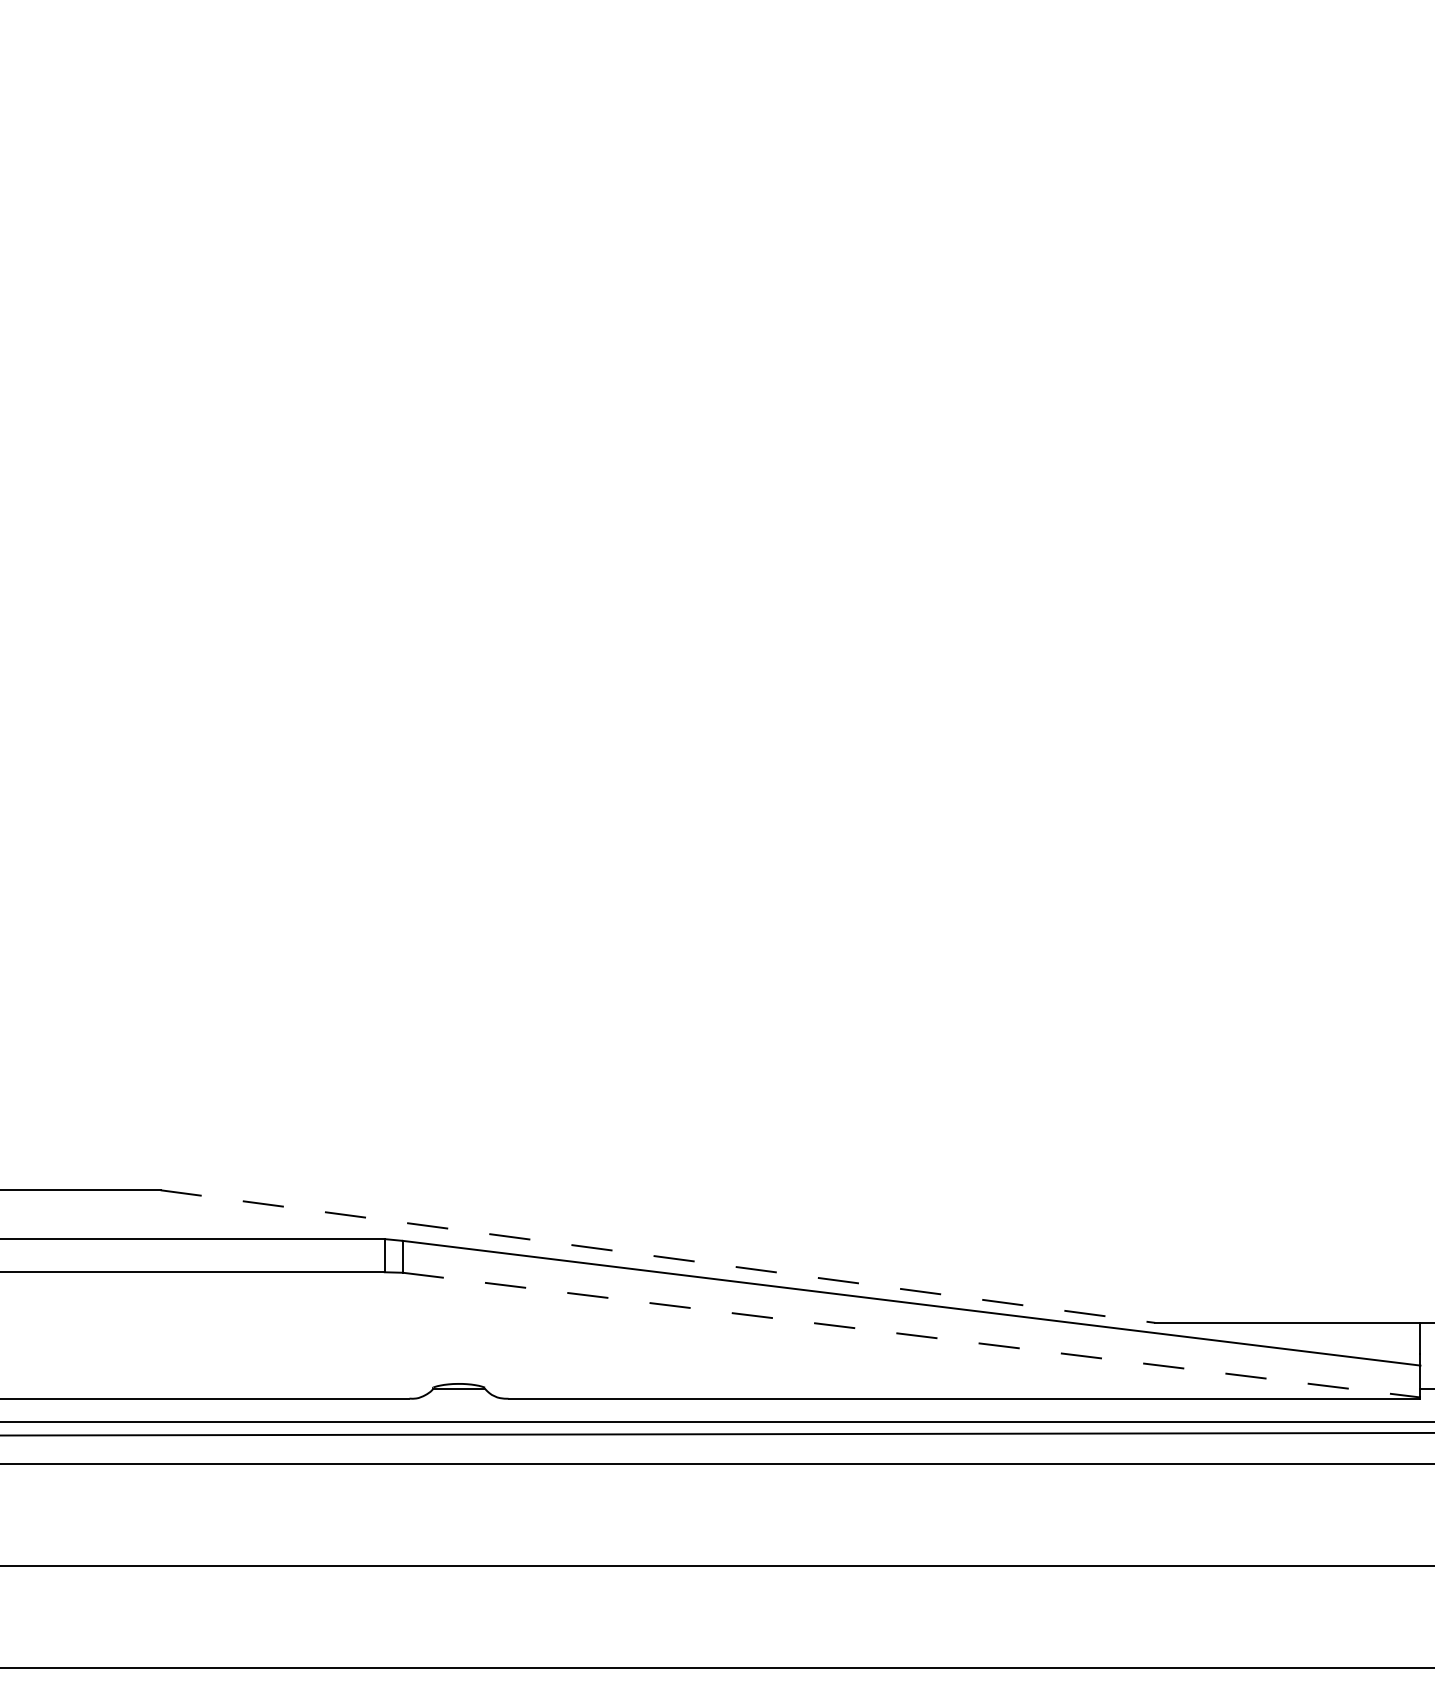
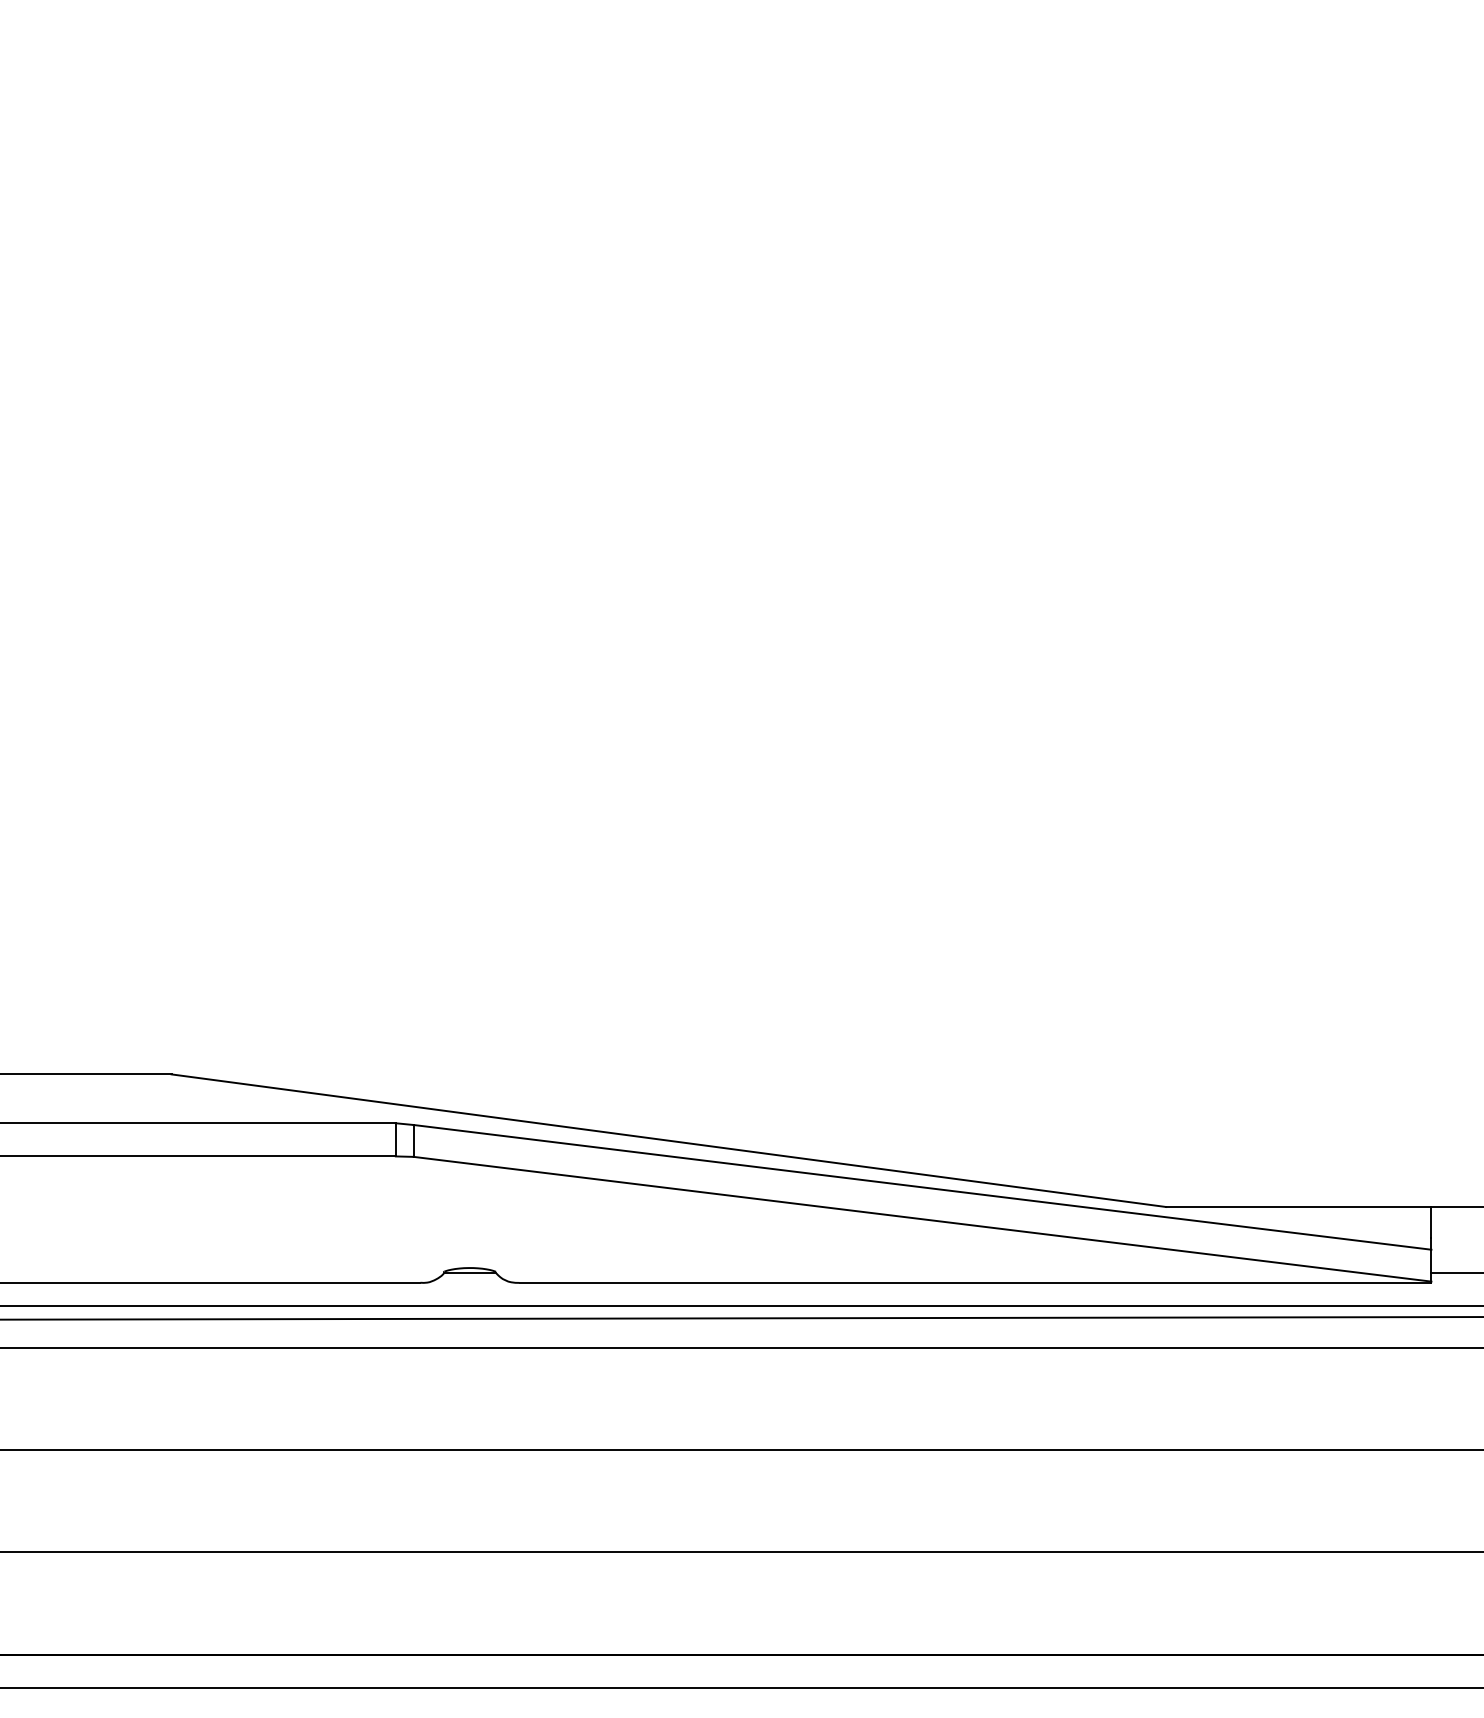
line: (657, 1256) -> (668, 1140), dashed -> solid
line: (911, 1335) -> (922, 1219), dashed -> solid

